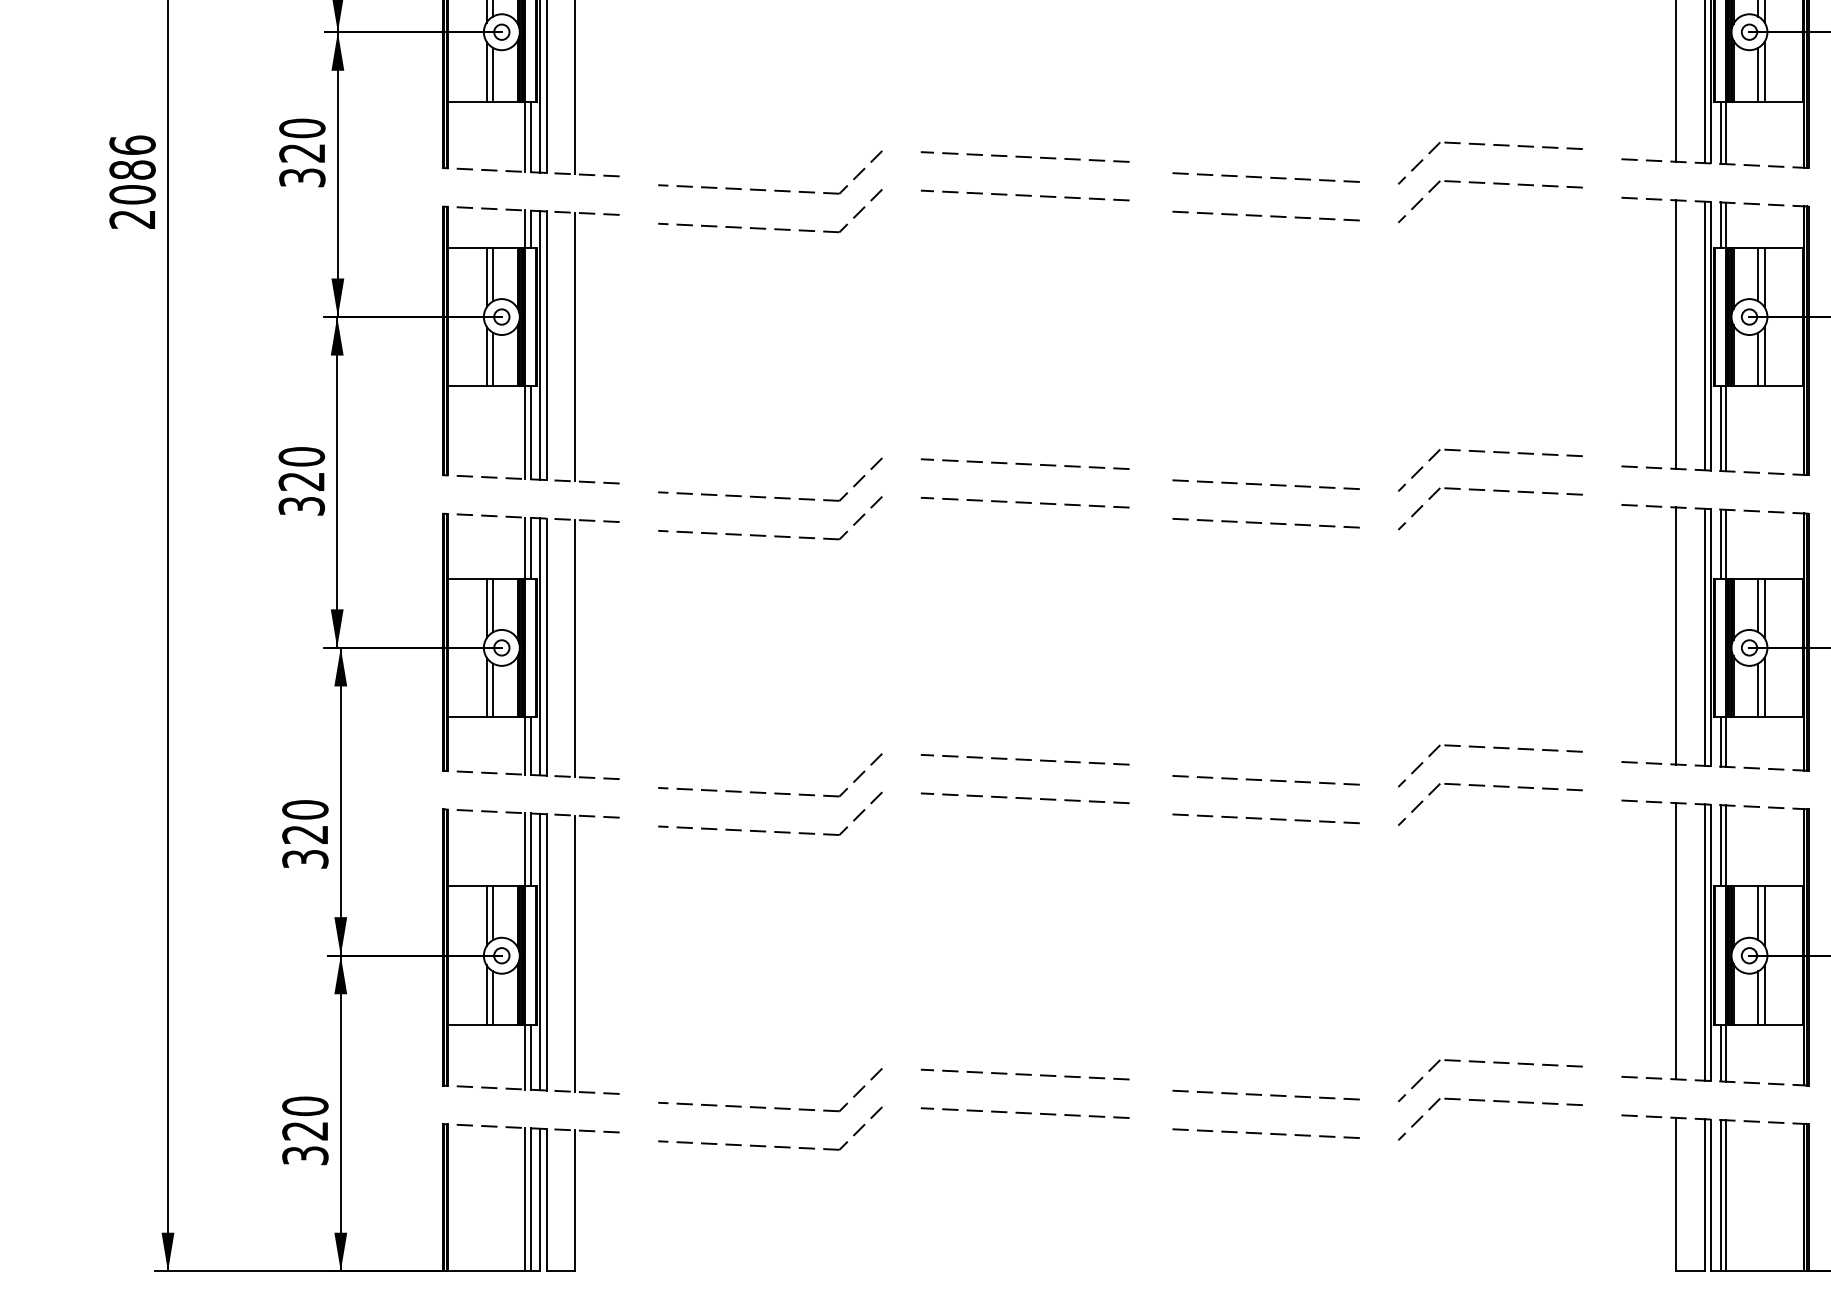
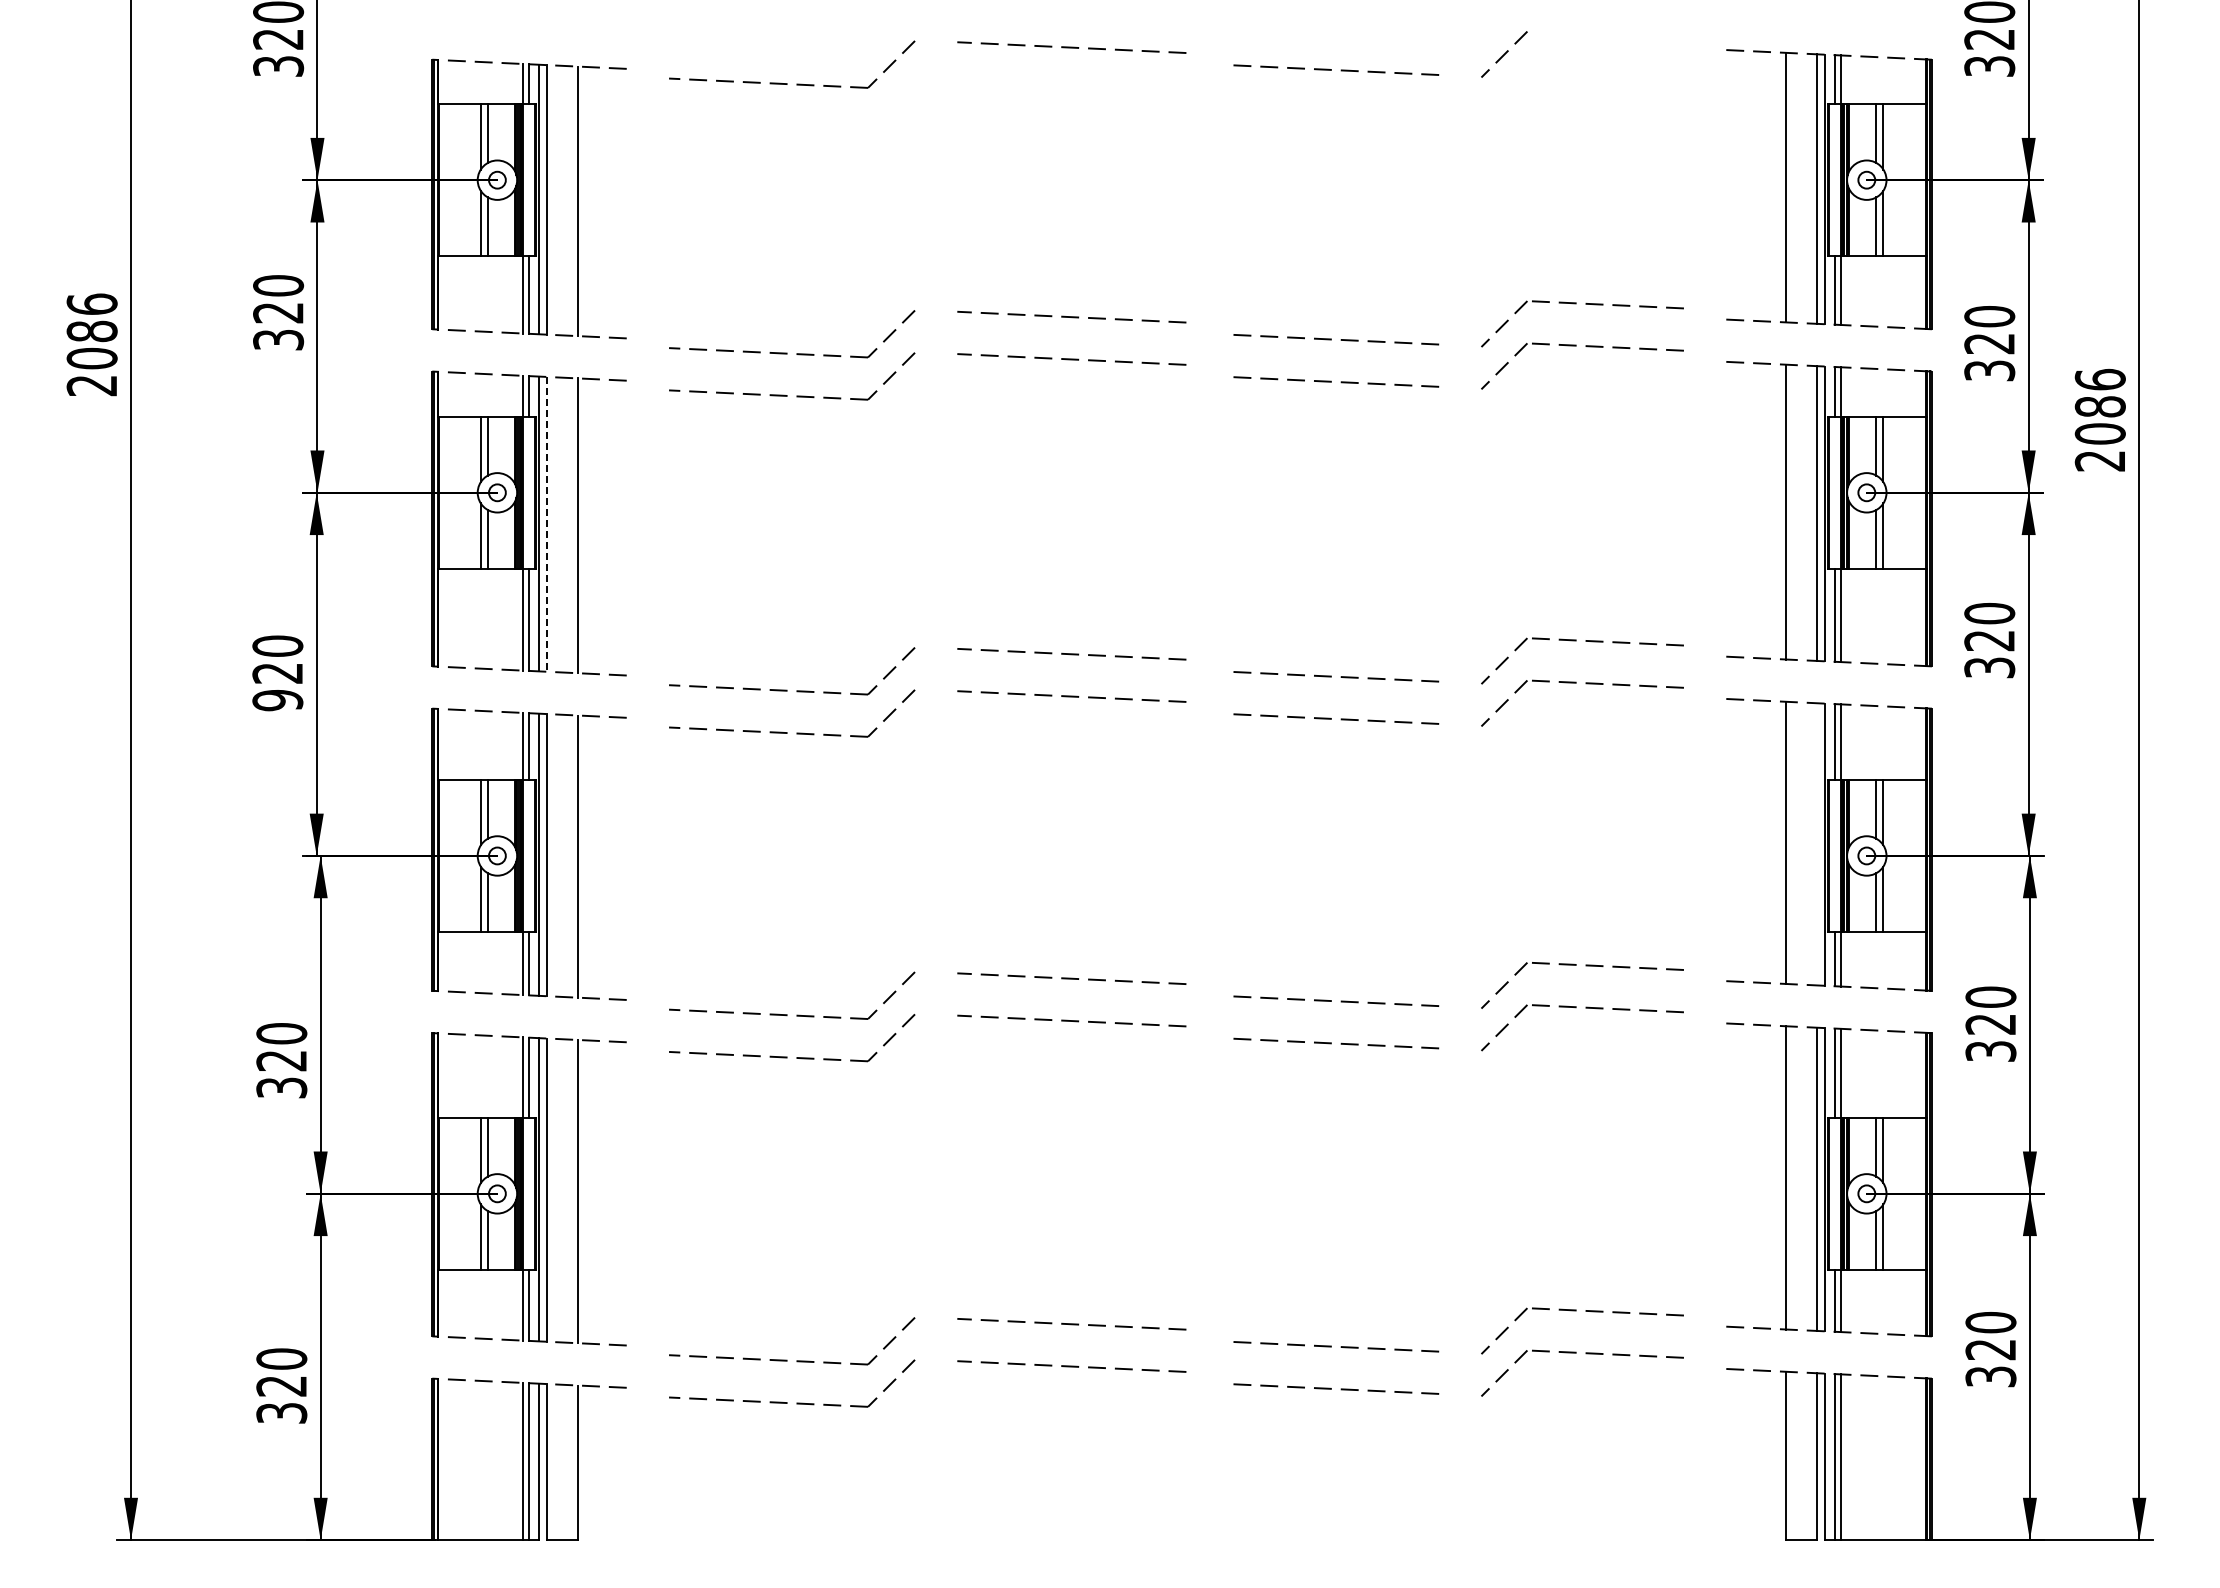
line: (546, 345) -> (546, 524), solid -> dashed
text: (301, 506) -> (277, 700), 320 -> 920
line: (1704, 637) -> (1817, 844), removed

